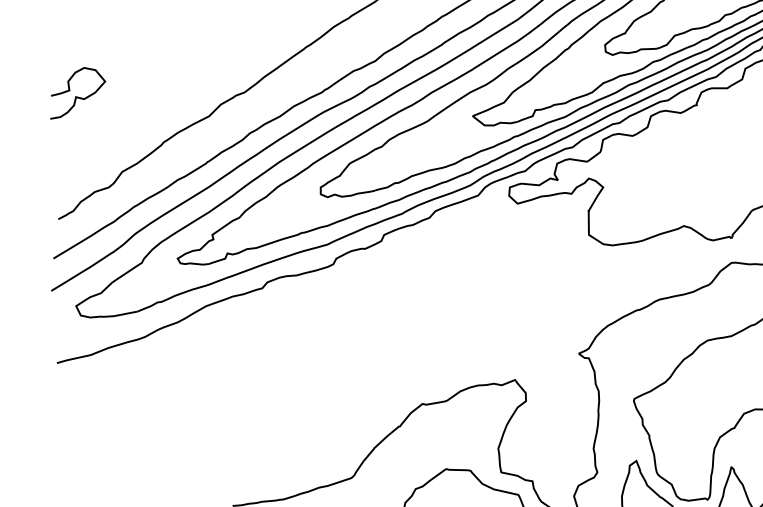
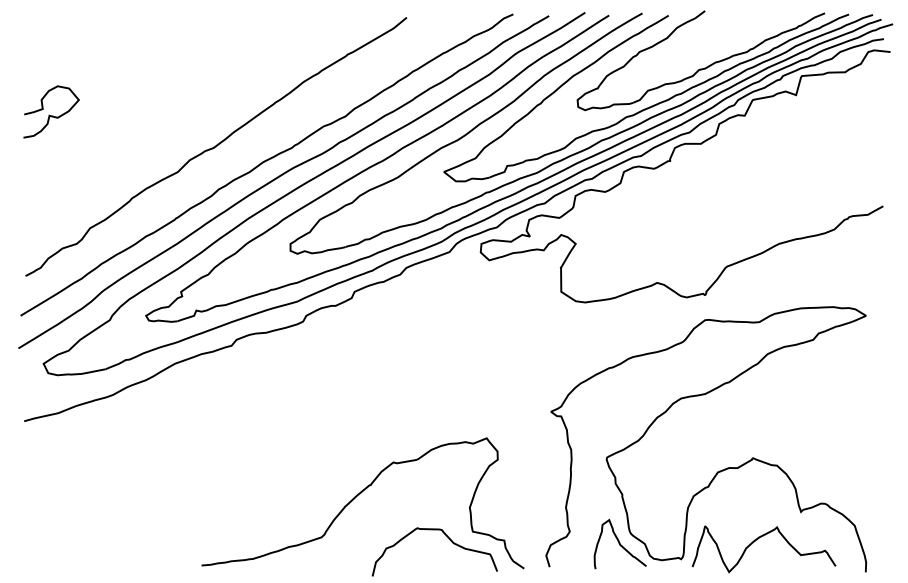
curve: (76, 95) -> (49, 114), moved

